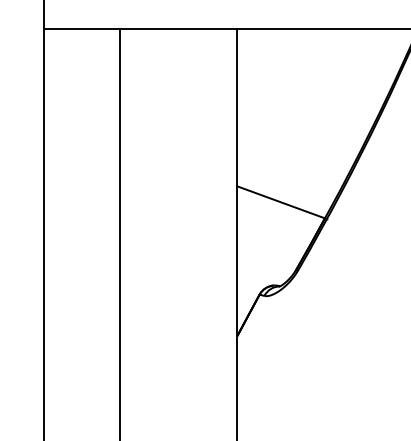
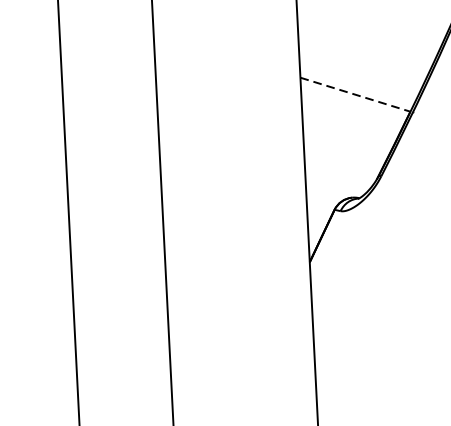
line: (281, 202) -> (355, 94), solid -> dashed

